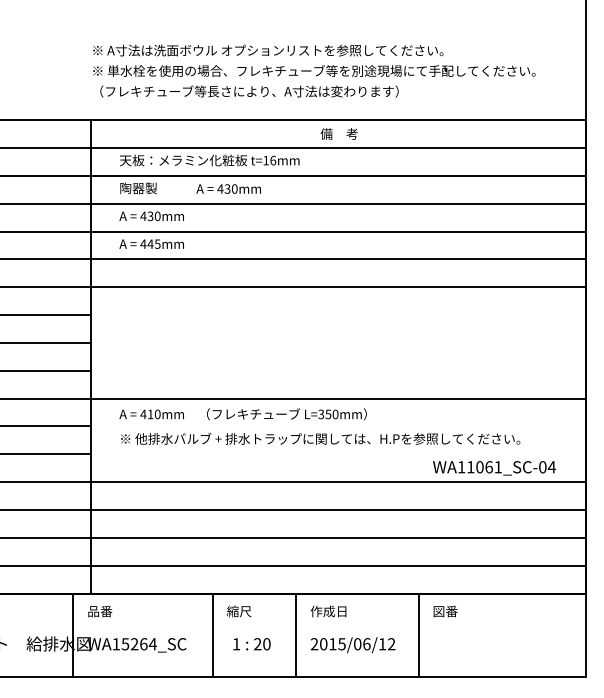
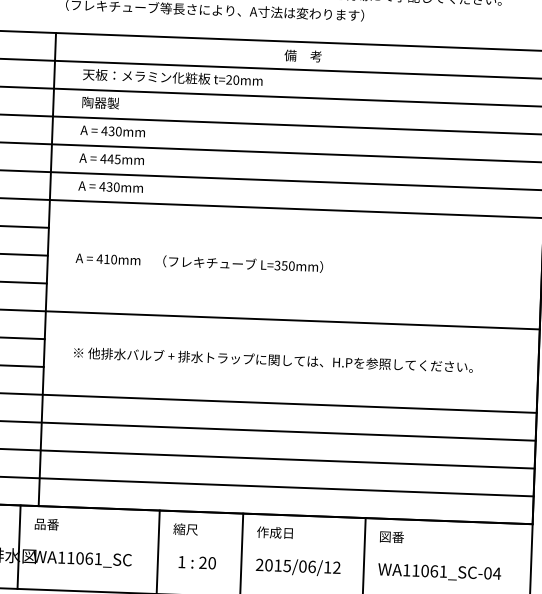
text: (269, 160) -> (232, 79), t=16mm -> t=20mm
text: (228, 188) -> (110, 186), moved
text: (242, 414) -> (198, 262), moved
text: (494, 468) -> (439, 572), moved
text: (139, 644) -> (84, 558), WA15264_SC -> WA11061_SC

